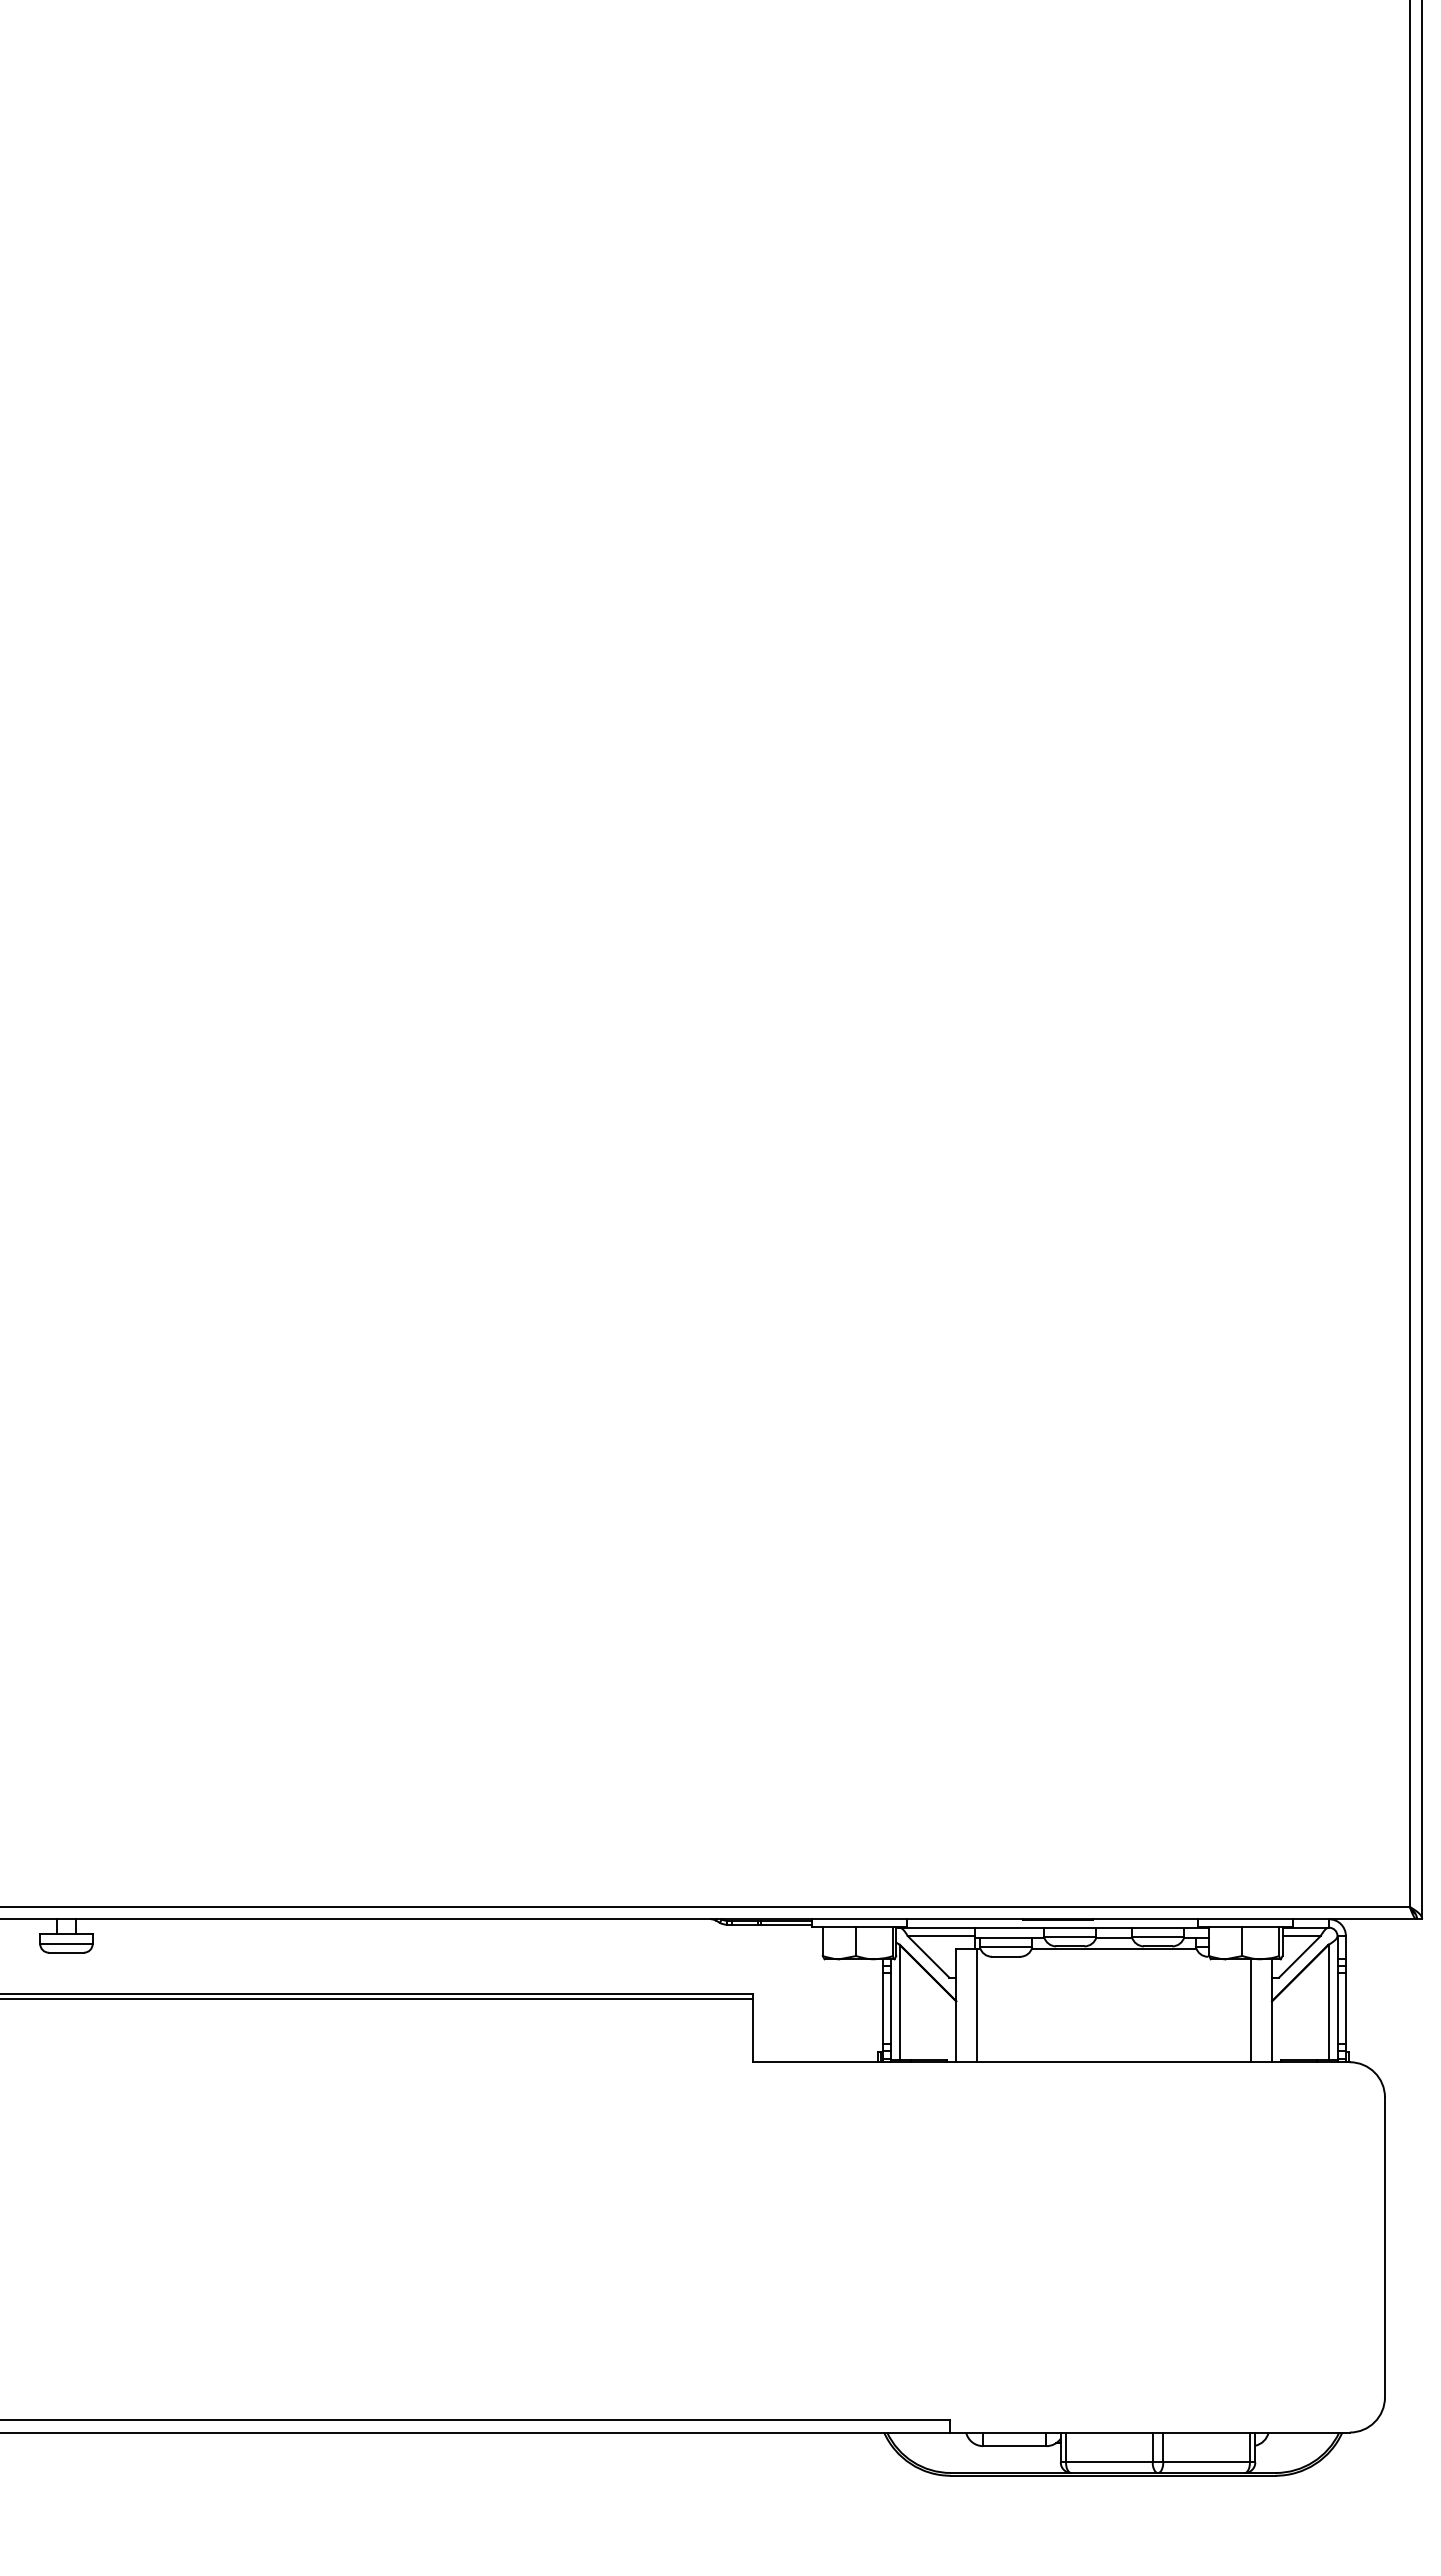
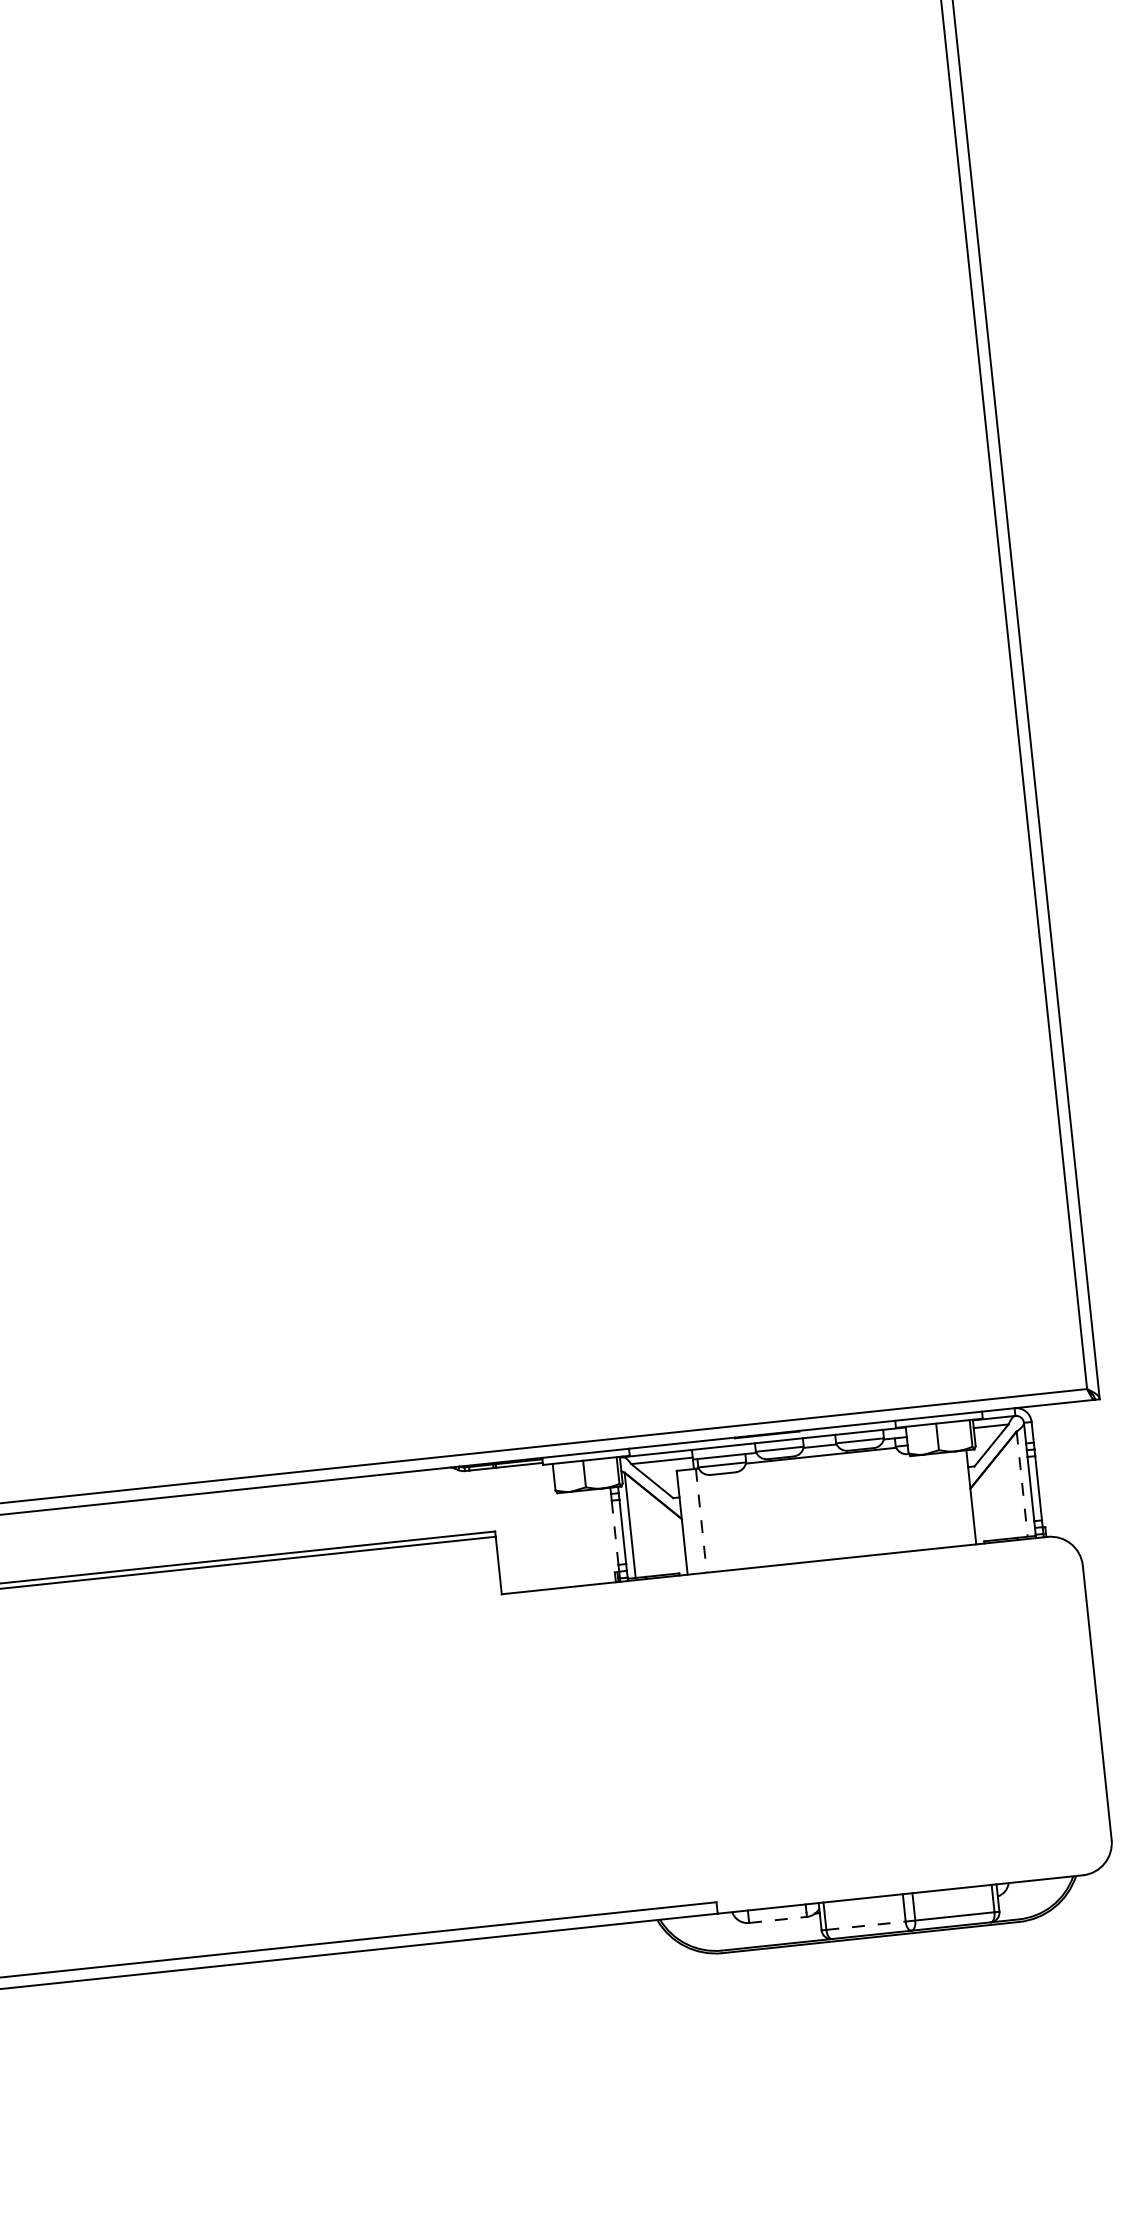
line: (1328, 2002) -> (1022, 1484), solid -> dashed
line: (977, 2005) -> (701, 1520), solid -> dashed
line: (882, 2009) -> (615, 1533), solid -> dashed
line: (1251, 2010) -> (952, 1499), removed
line: (1014, 2446) -> (777, 1920), solid -> dashed
line: (1109, 2462) -> (866, 1925), solid -> dashed

